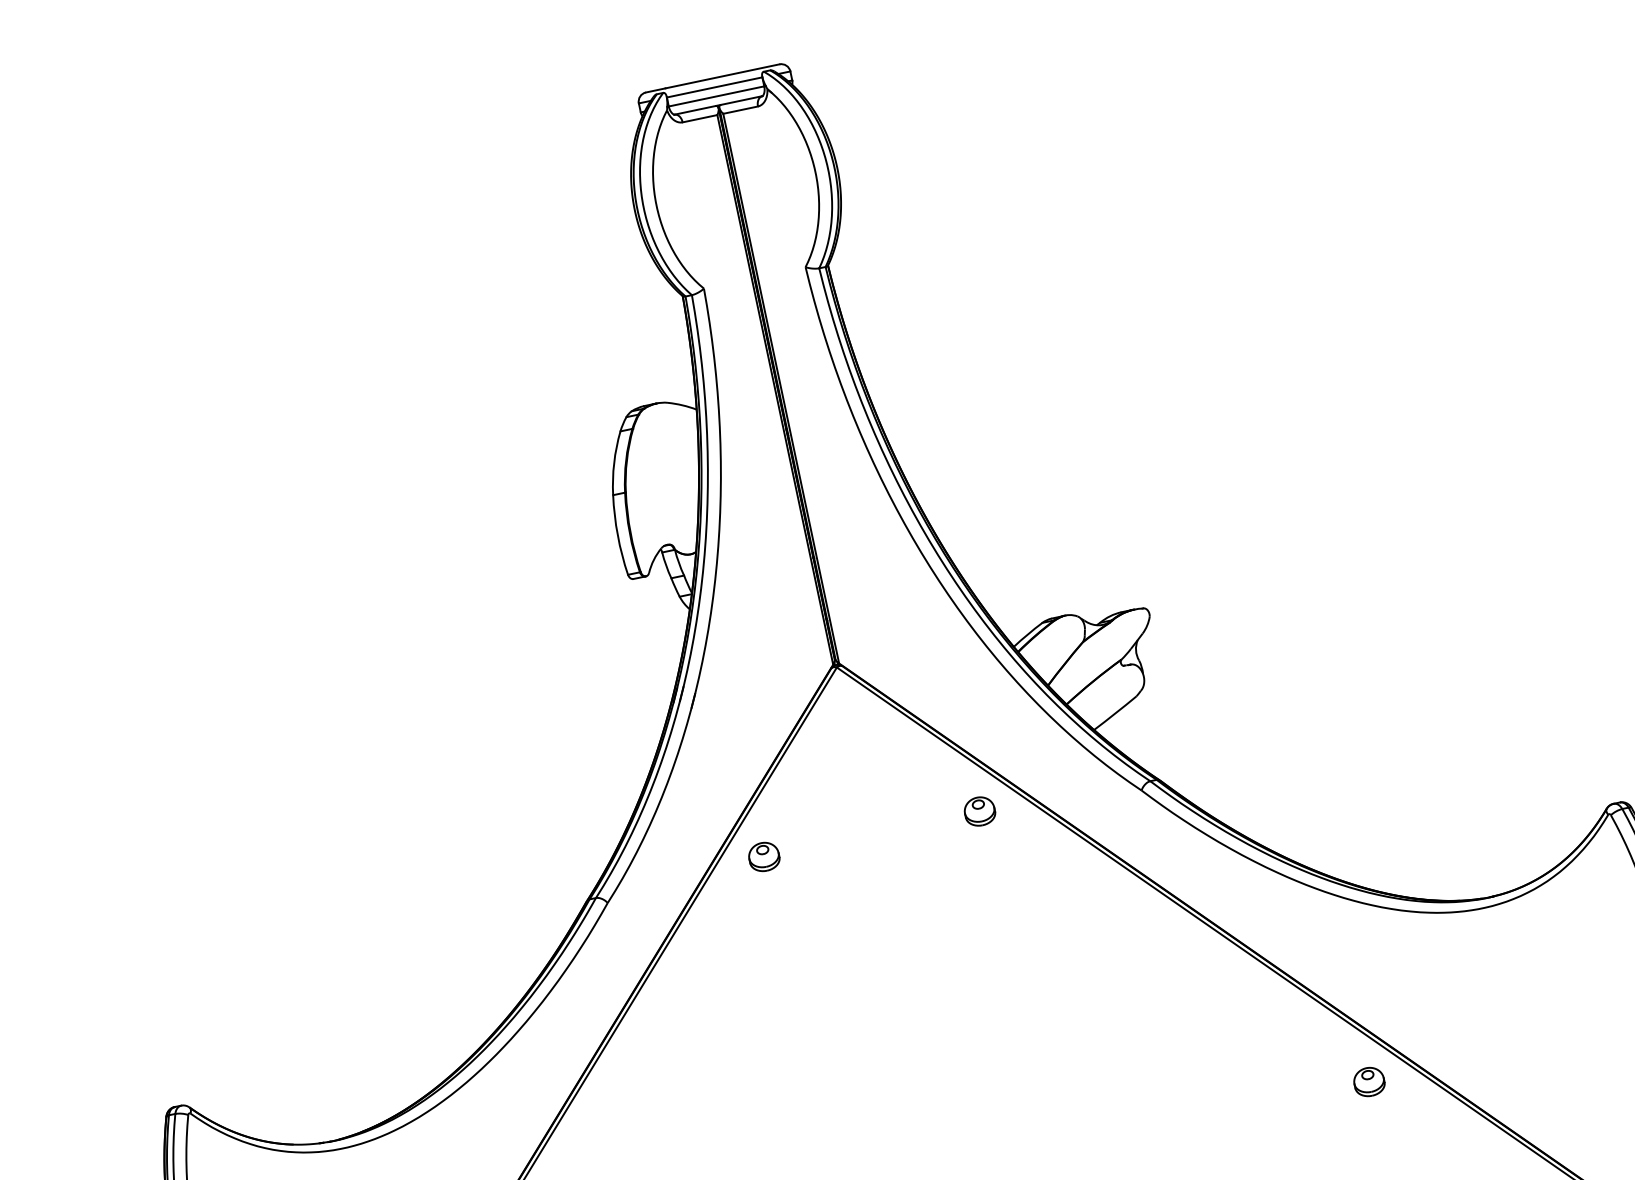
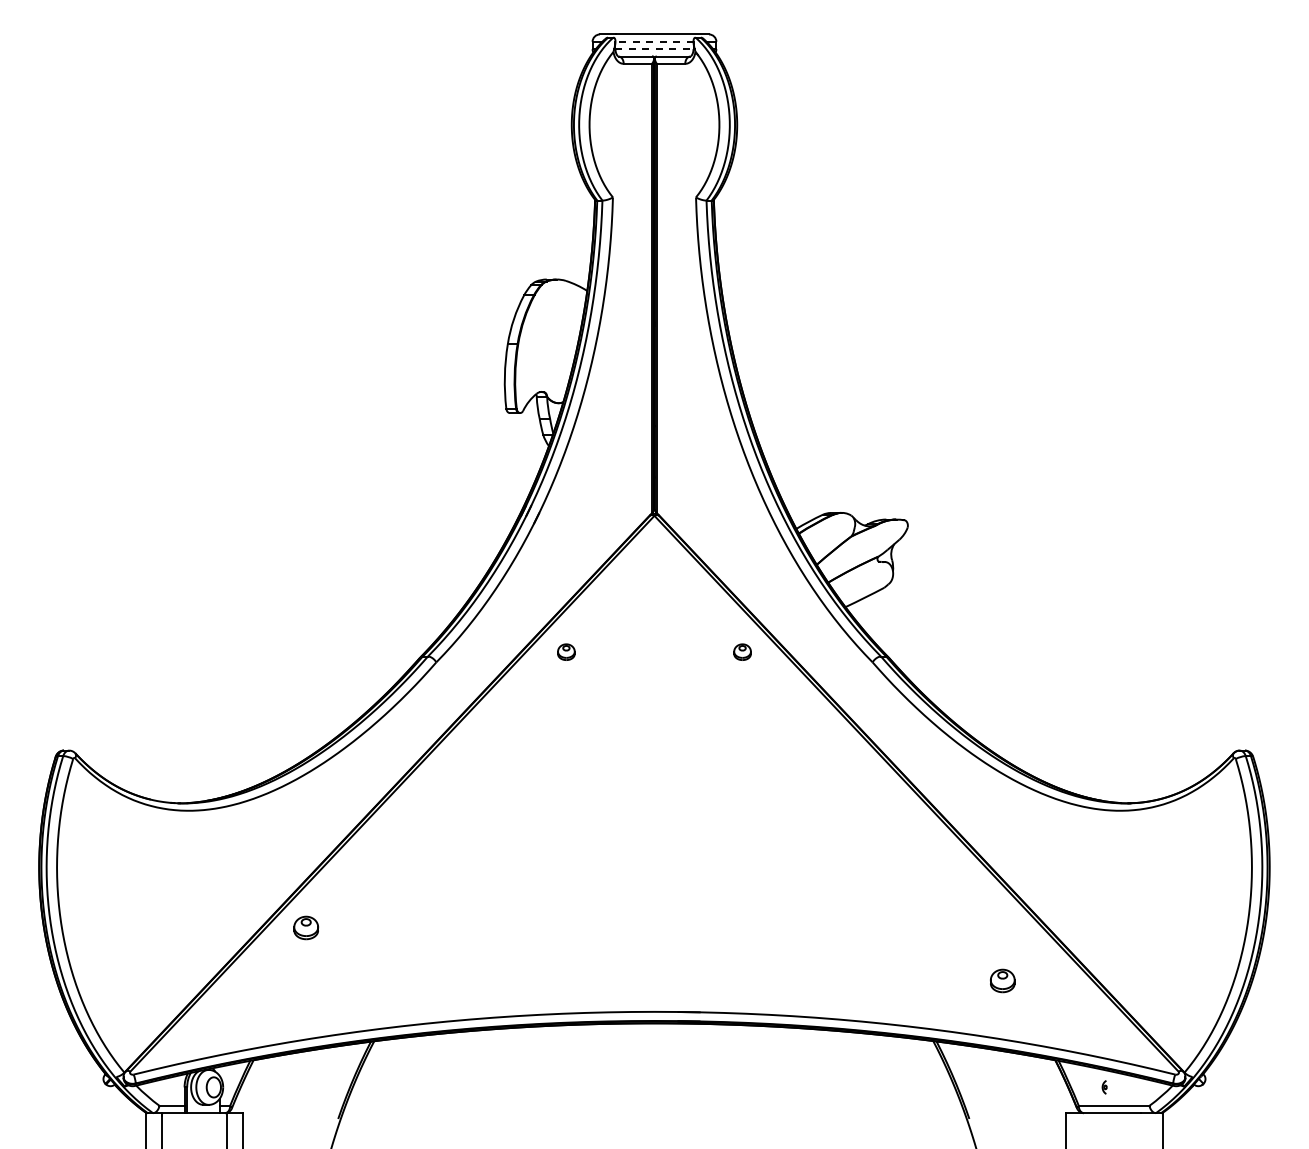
line: (714, 87) -> (654, 41), solid -> dashed
line: (716, 96) -> (654, 49), solid -> dashed
part: (979, 812) -> (742, 652), size x0.7
part: (764, 857) -> (566, 652), size x0.7
part: (1368, 1081) -> (1002, 980), moved

